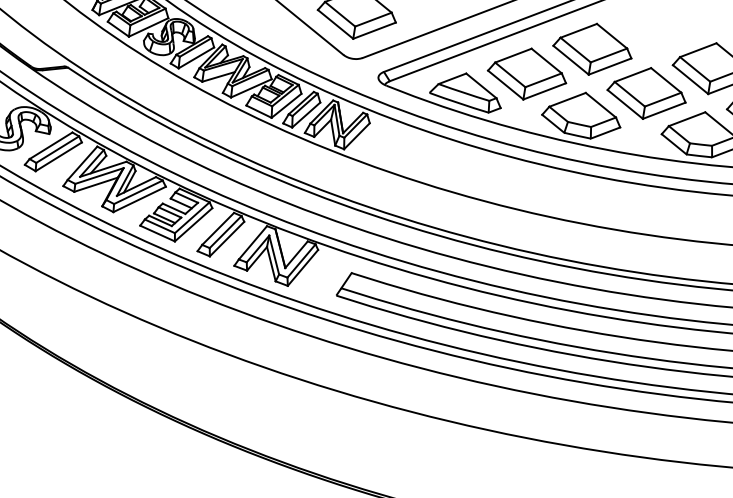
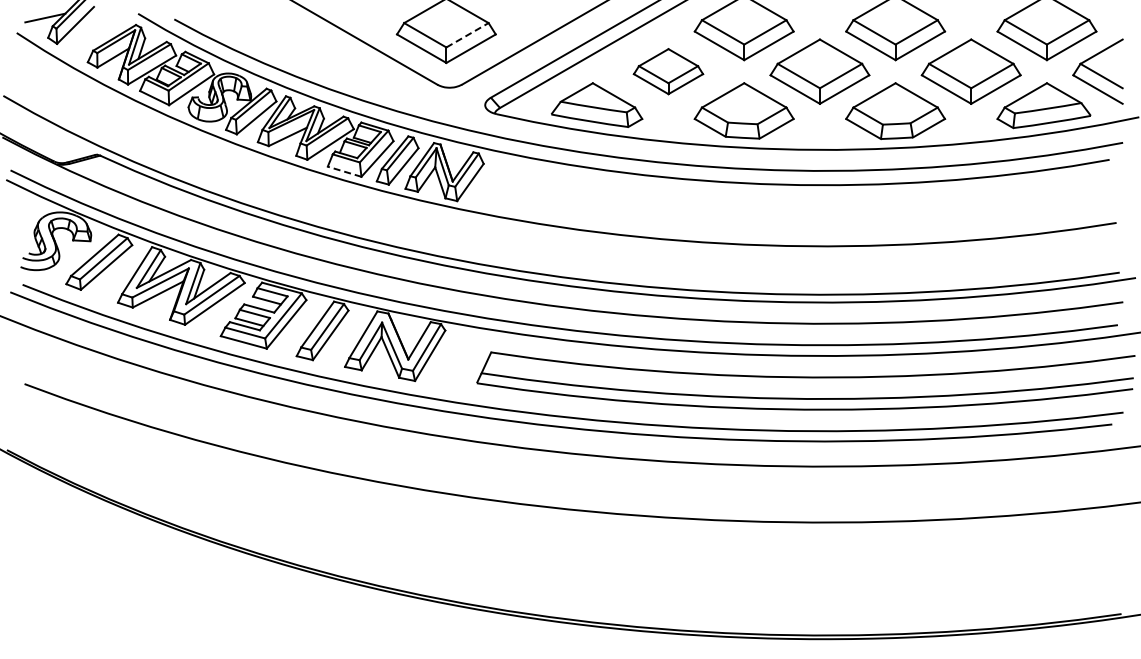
line: (373, 19) -> (467, 35), solid -> dashed
part: (527, 73) -> (668, 71), size x0.7
line: (258, 111) -> (344, 171), solid -> dashed

